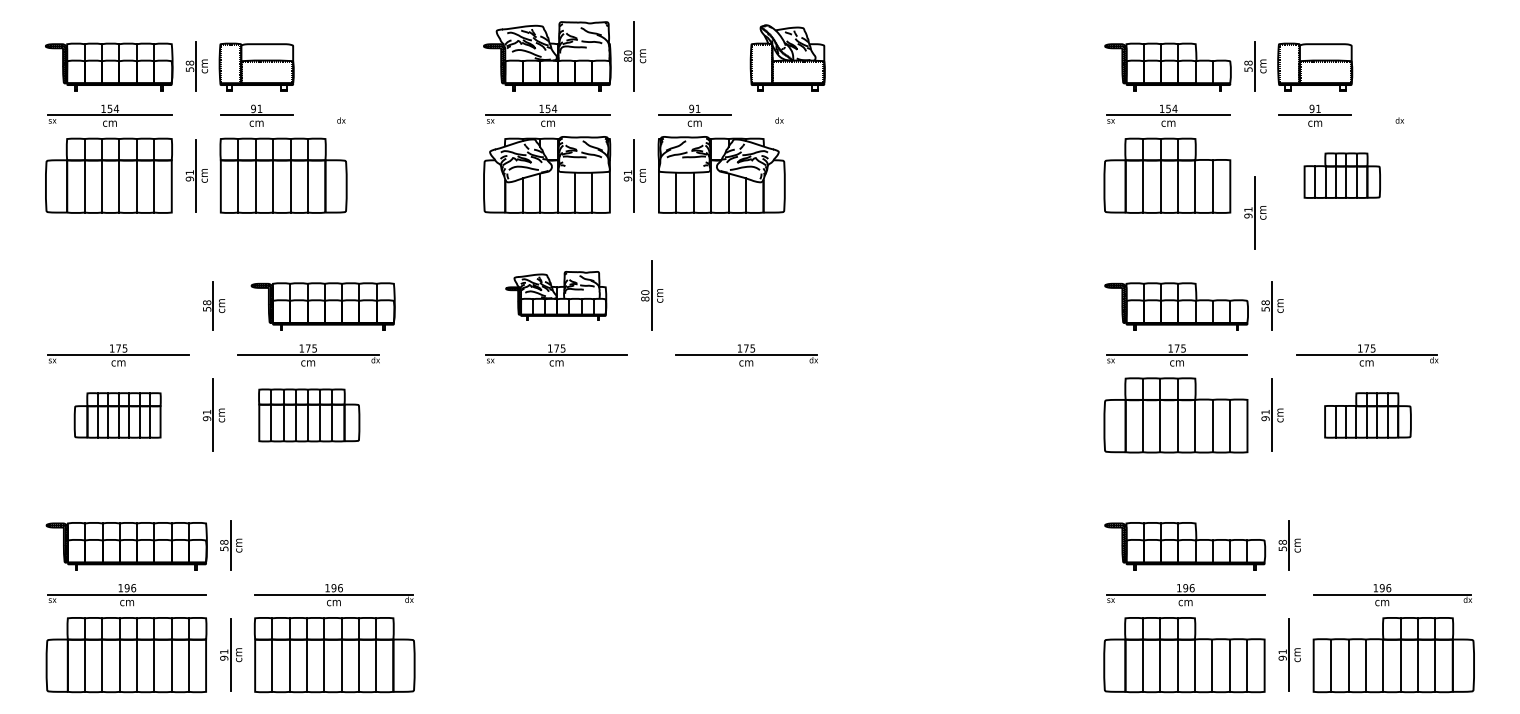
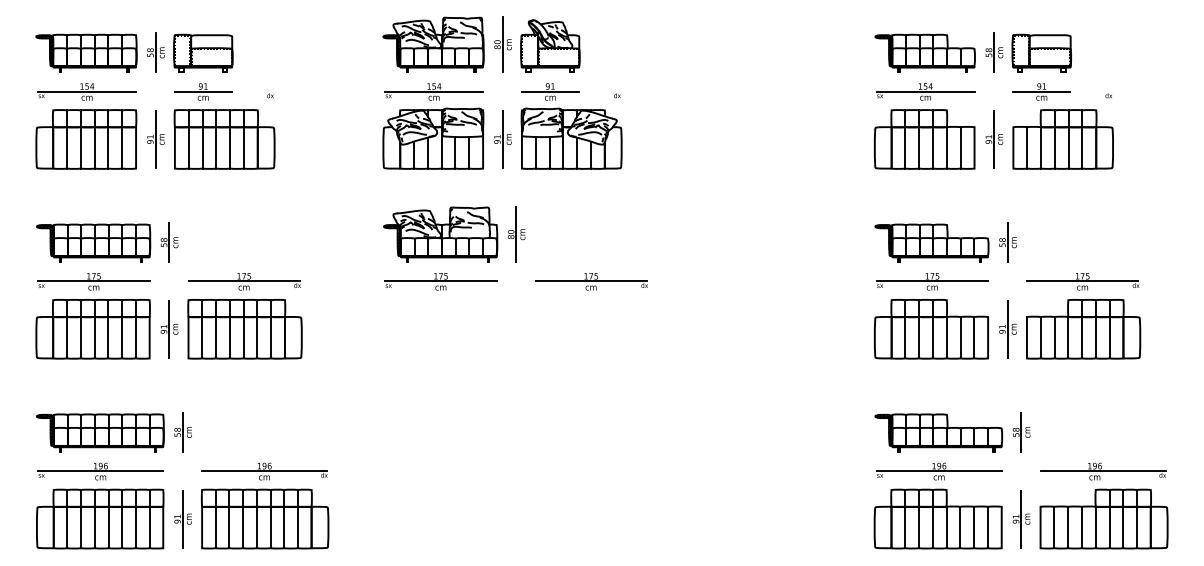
part: (787, 57) -> (550, 45), moved
part: (1342, 175) -> (1063, 139), size x1.67
part: (1255, 212) -> (994, 139), moved
part: (555, 295) -> (440, 234), size x1.43
part: (322, 306) -> (93, 242), moved
part: (117, 415) -> (93, 329), size x1.67
part: (308, 415) -> (244, 329), size x1.43
part: (1367, 415) -> (1083, 329), size x1.67

